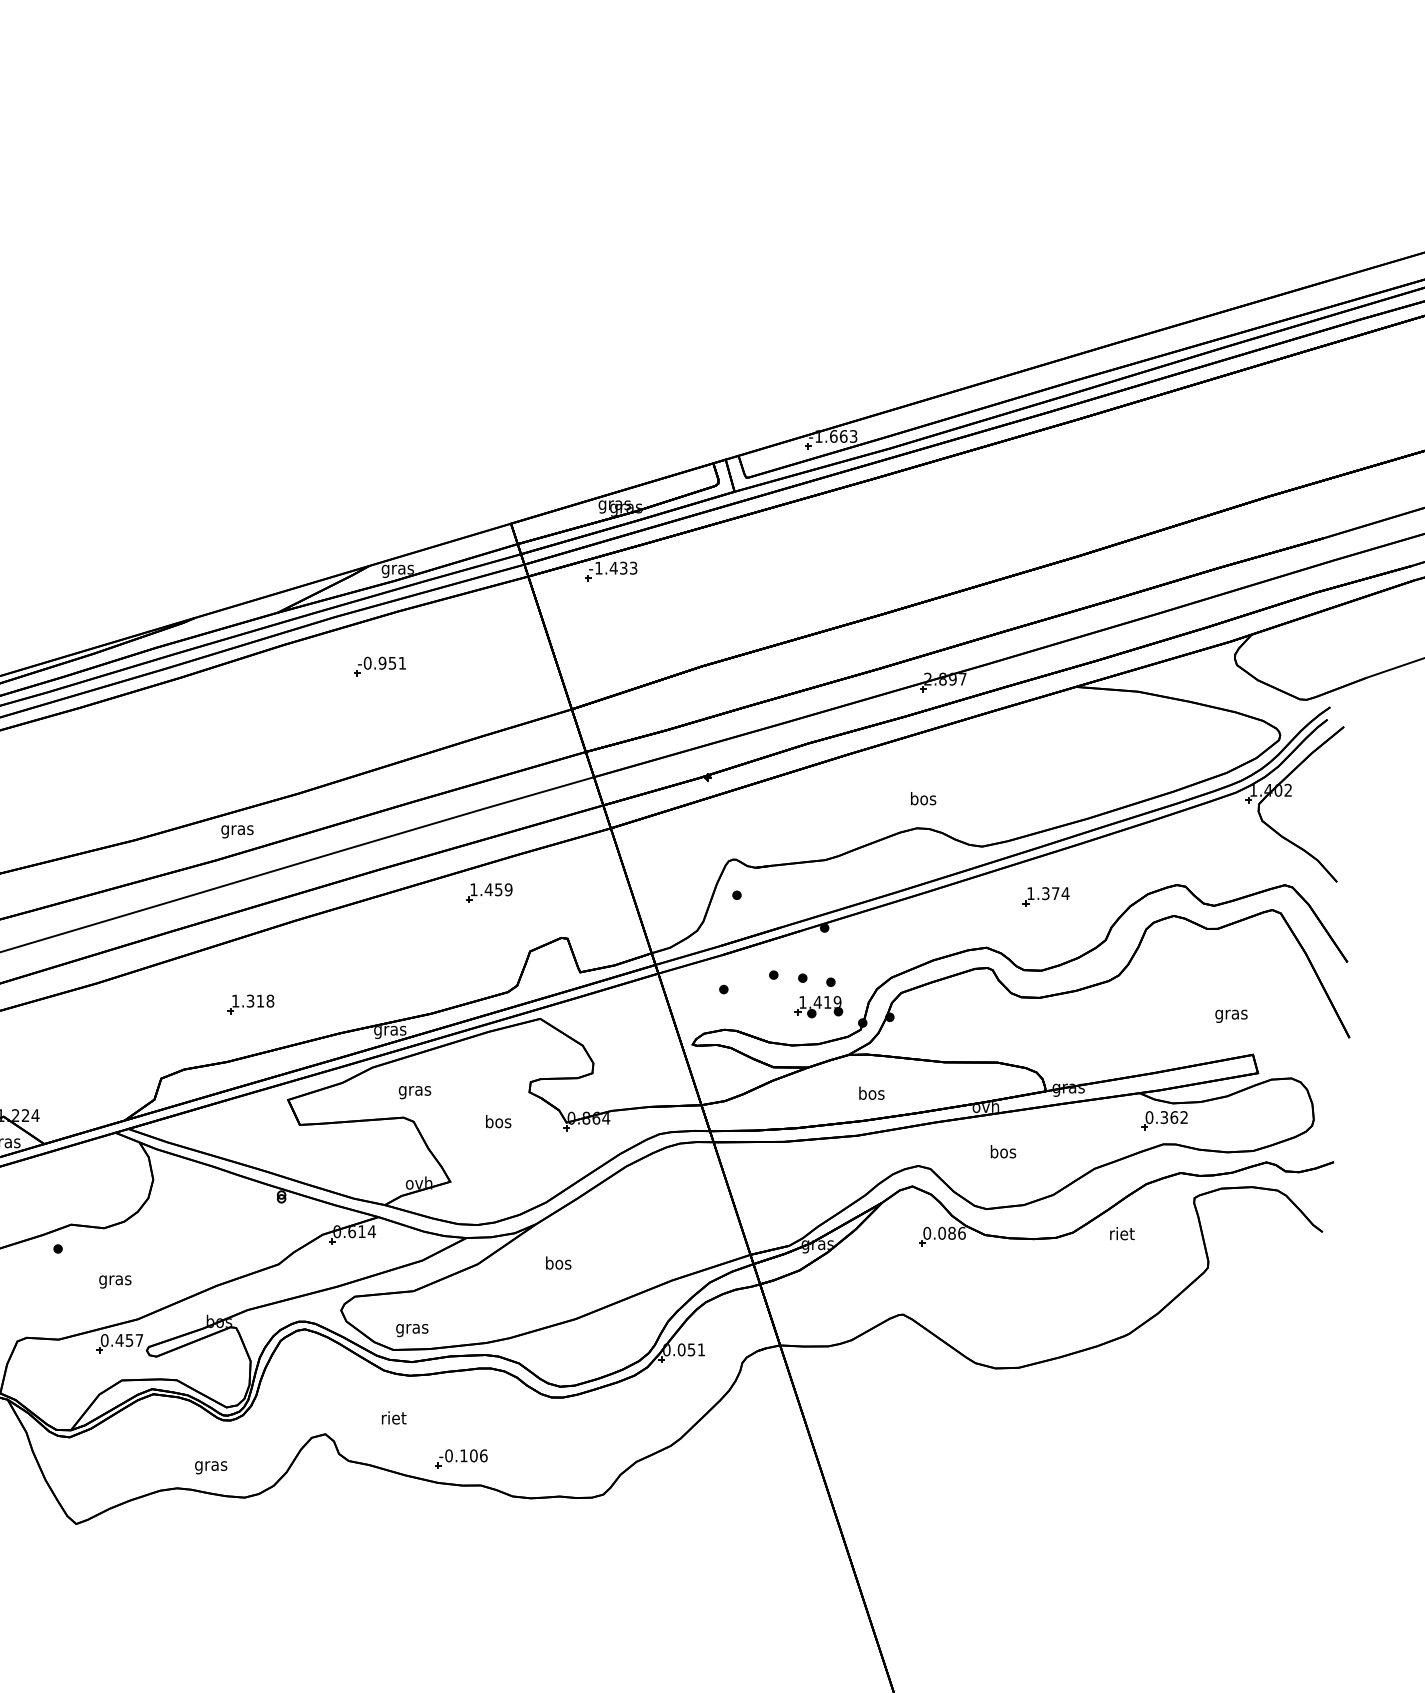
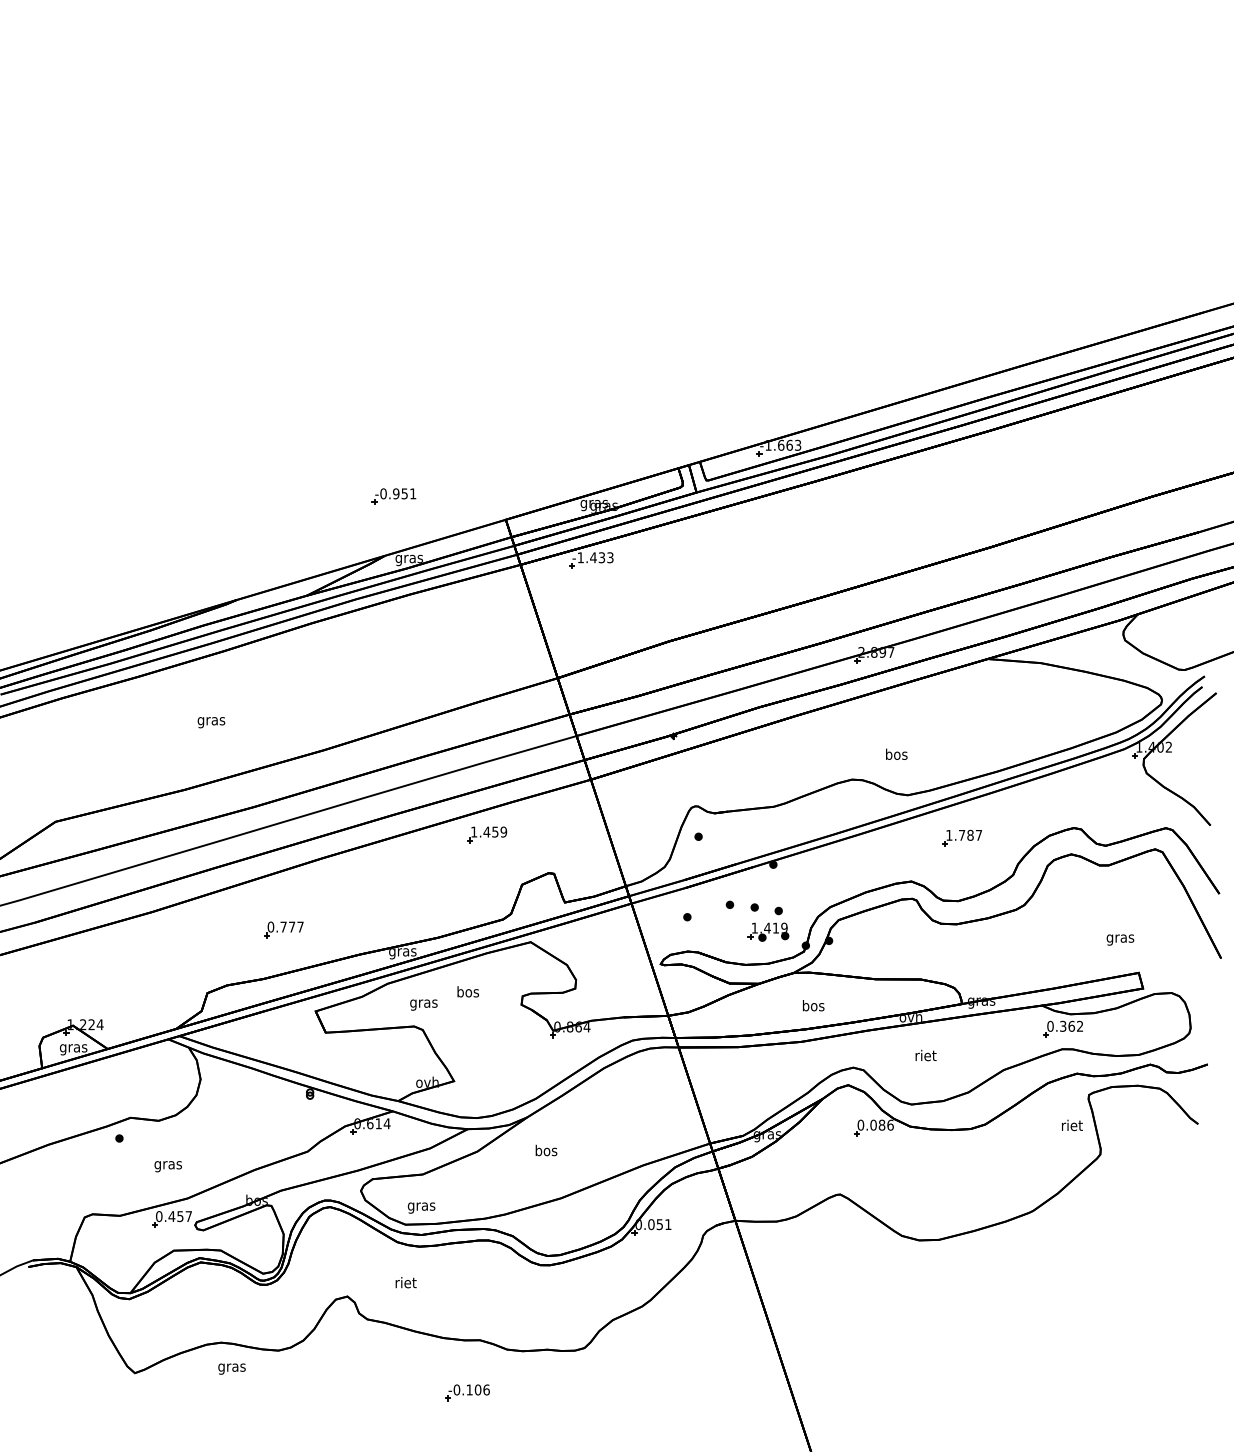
part: (379, 666) -> (393, 496), moved
text: (923, 797) -> (896, 753), moved
text: (237, 831) -> (211, 722), moved
text: (1055, 892) -> (970, 834), 1.374 -> 1.787
text: (252, 1000) -> (285, 926), 1.318 -> 0.777
text: (497, 1121) -> (467, 991), moved
text: (1002, 1151) -> (925, 1055), bos -> riet
text: (1122, 1233) -> (1072, 1125), moved
part: (461, 1458) -> (467, 1392), moved
text: (210, 1466) -> (231, 1368), moved

